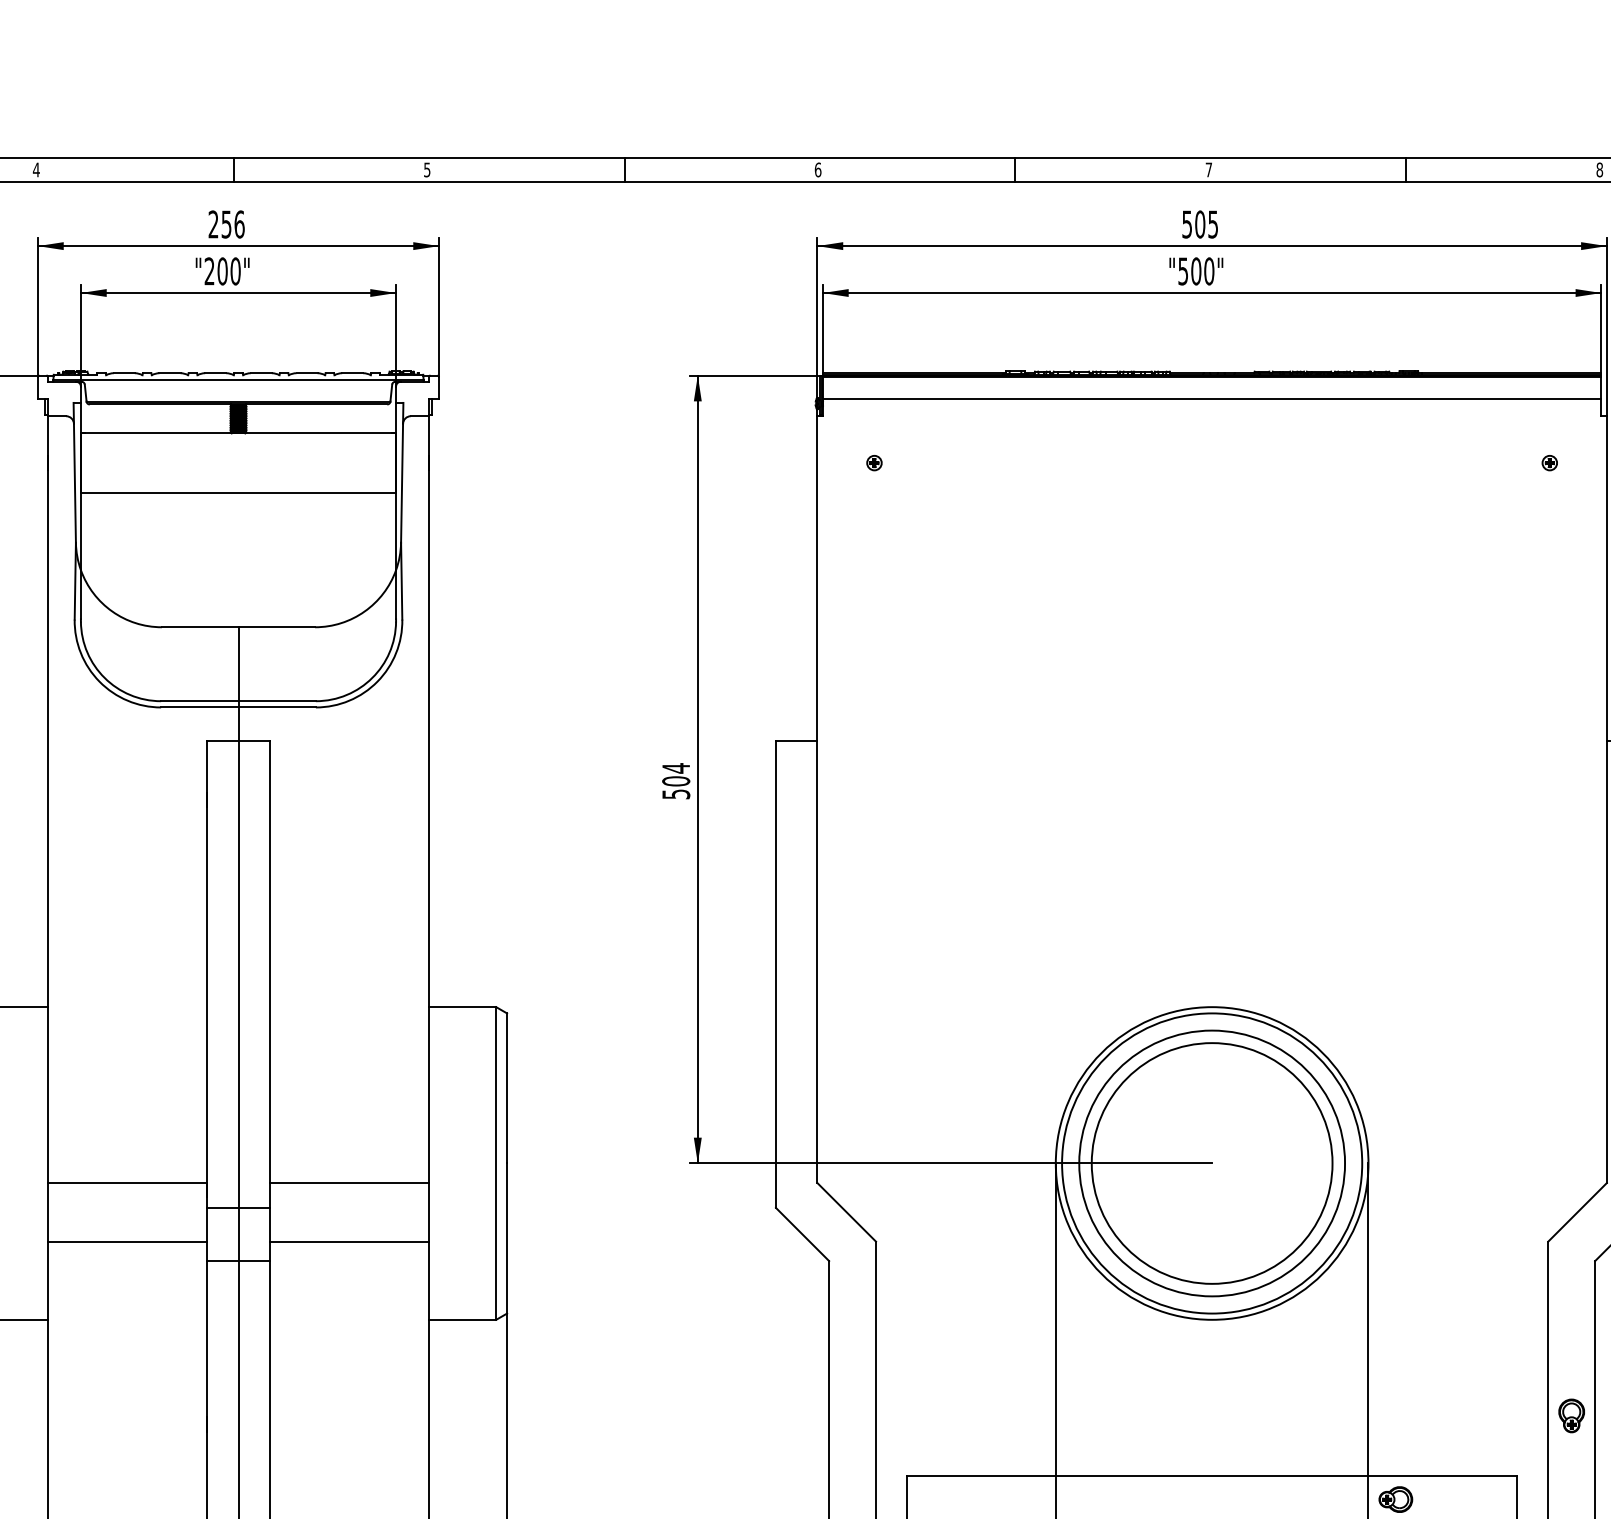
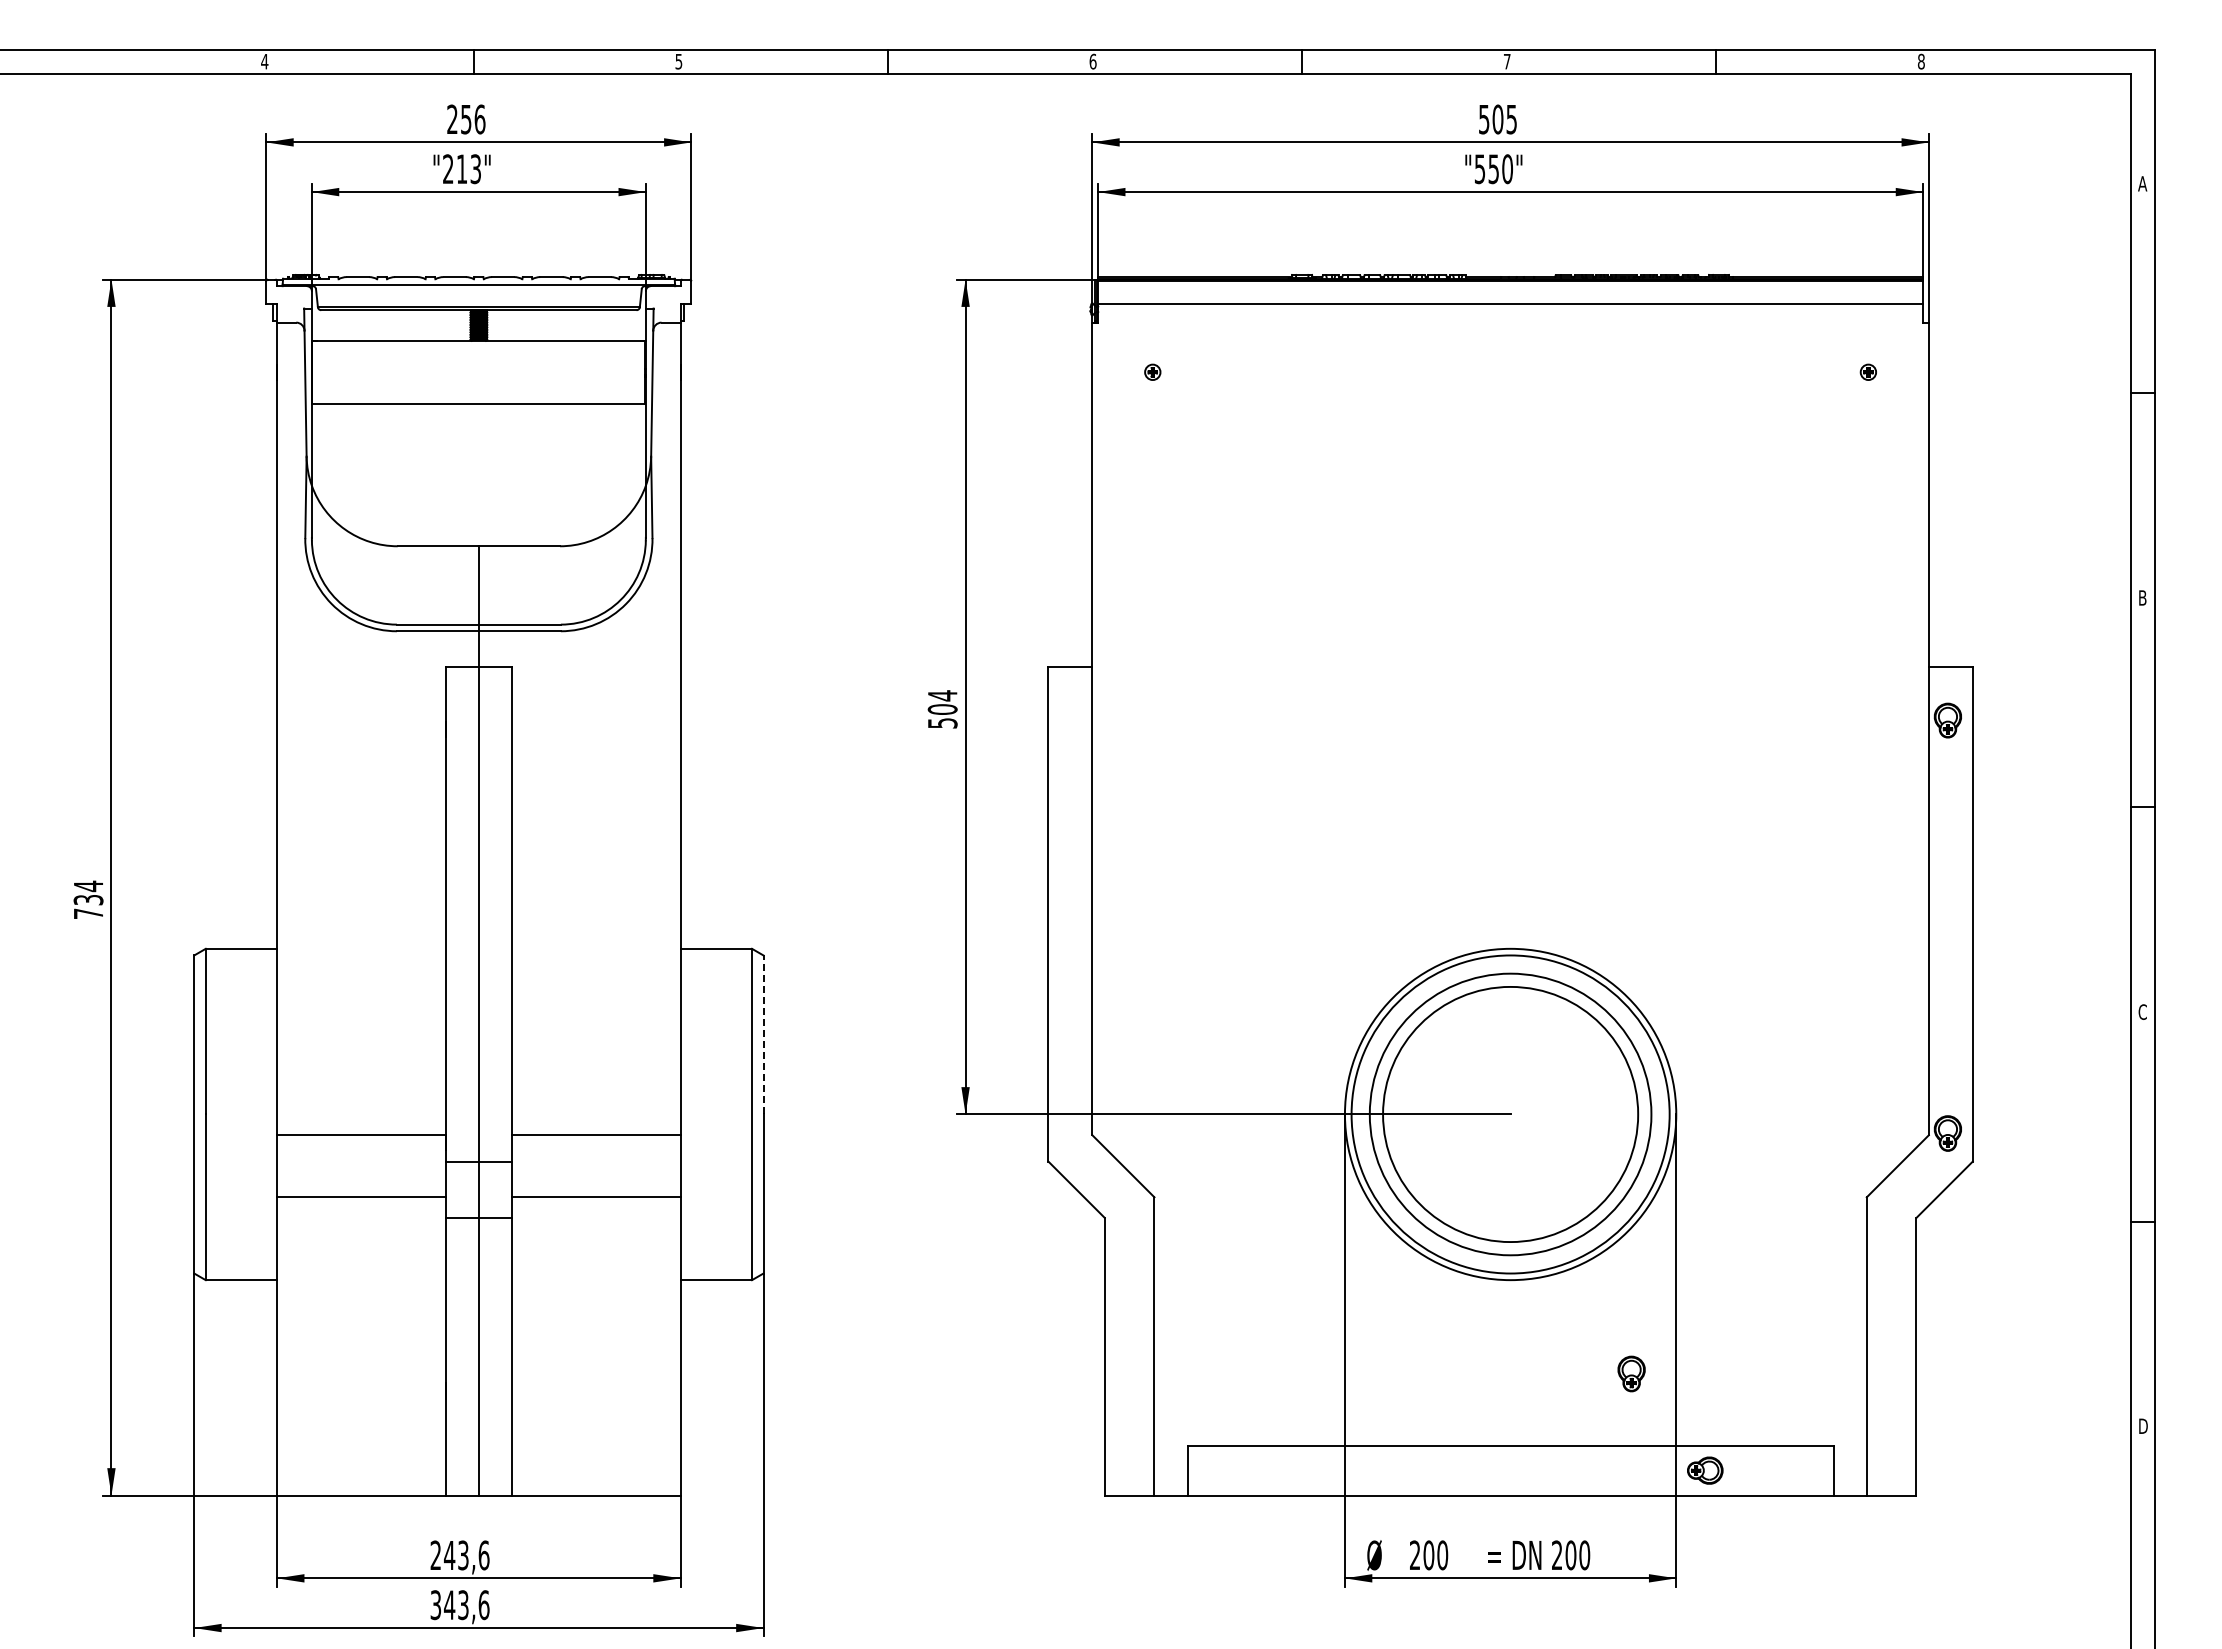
text: (228, 271) -> (468, 169), "200" -> "213"
text: (1195, 271) -> (1493, 169), "500" -> "550"
line: (507, 1088) -> (763, 1034), solid -> dashed
part: (1571, 1415) -> (1631, 1373), moved

